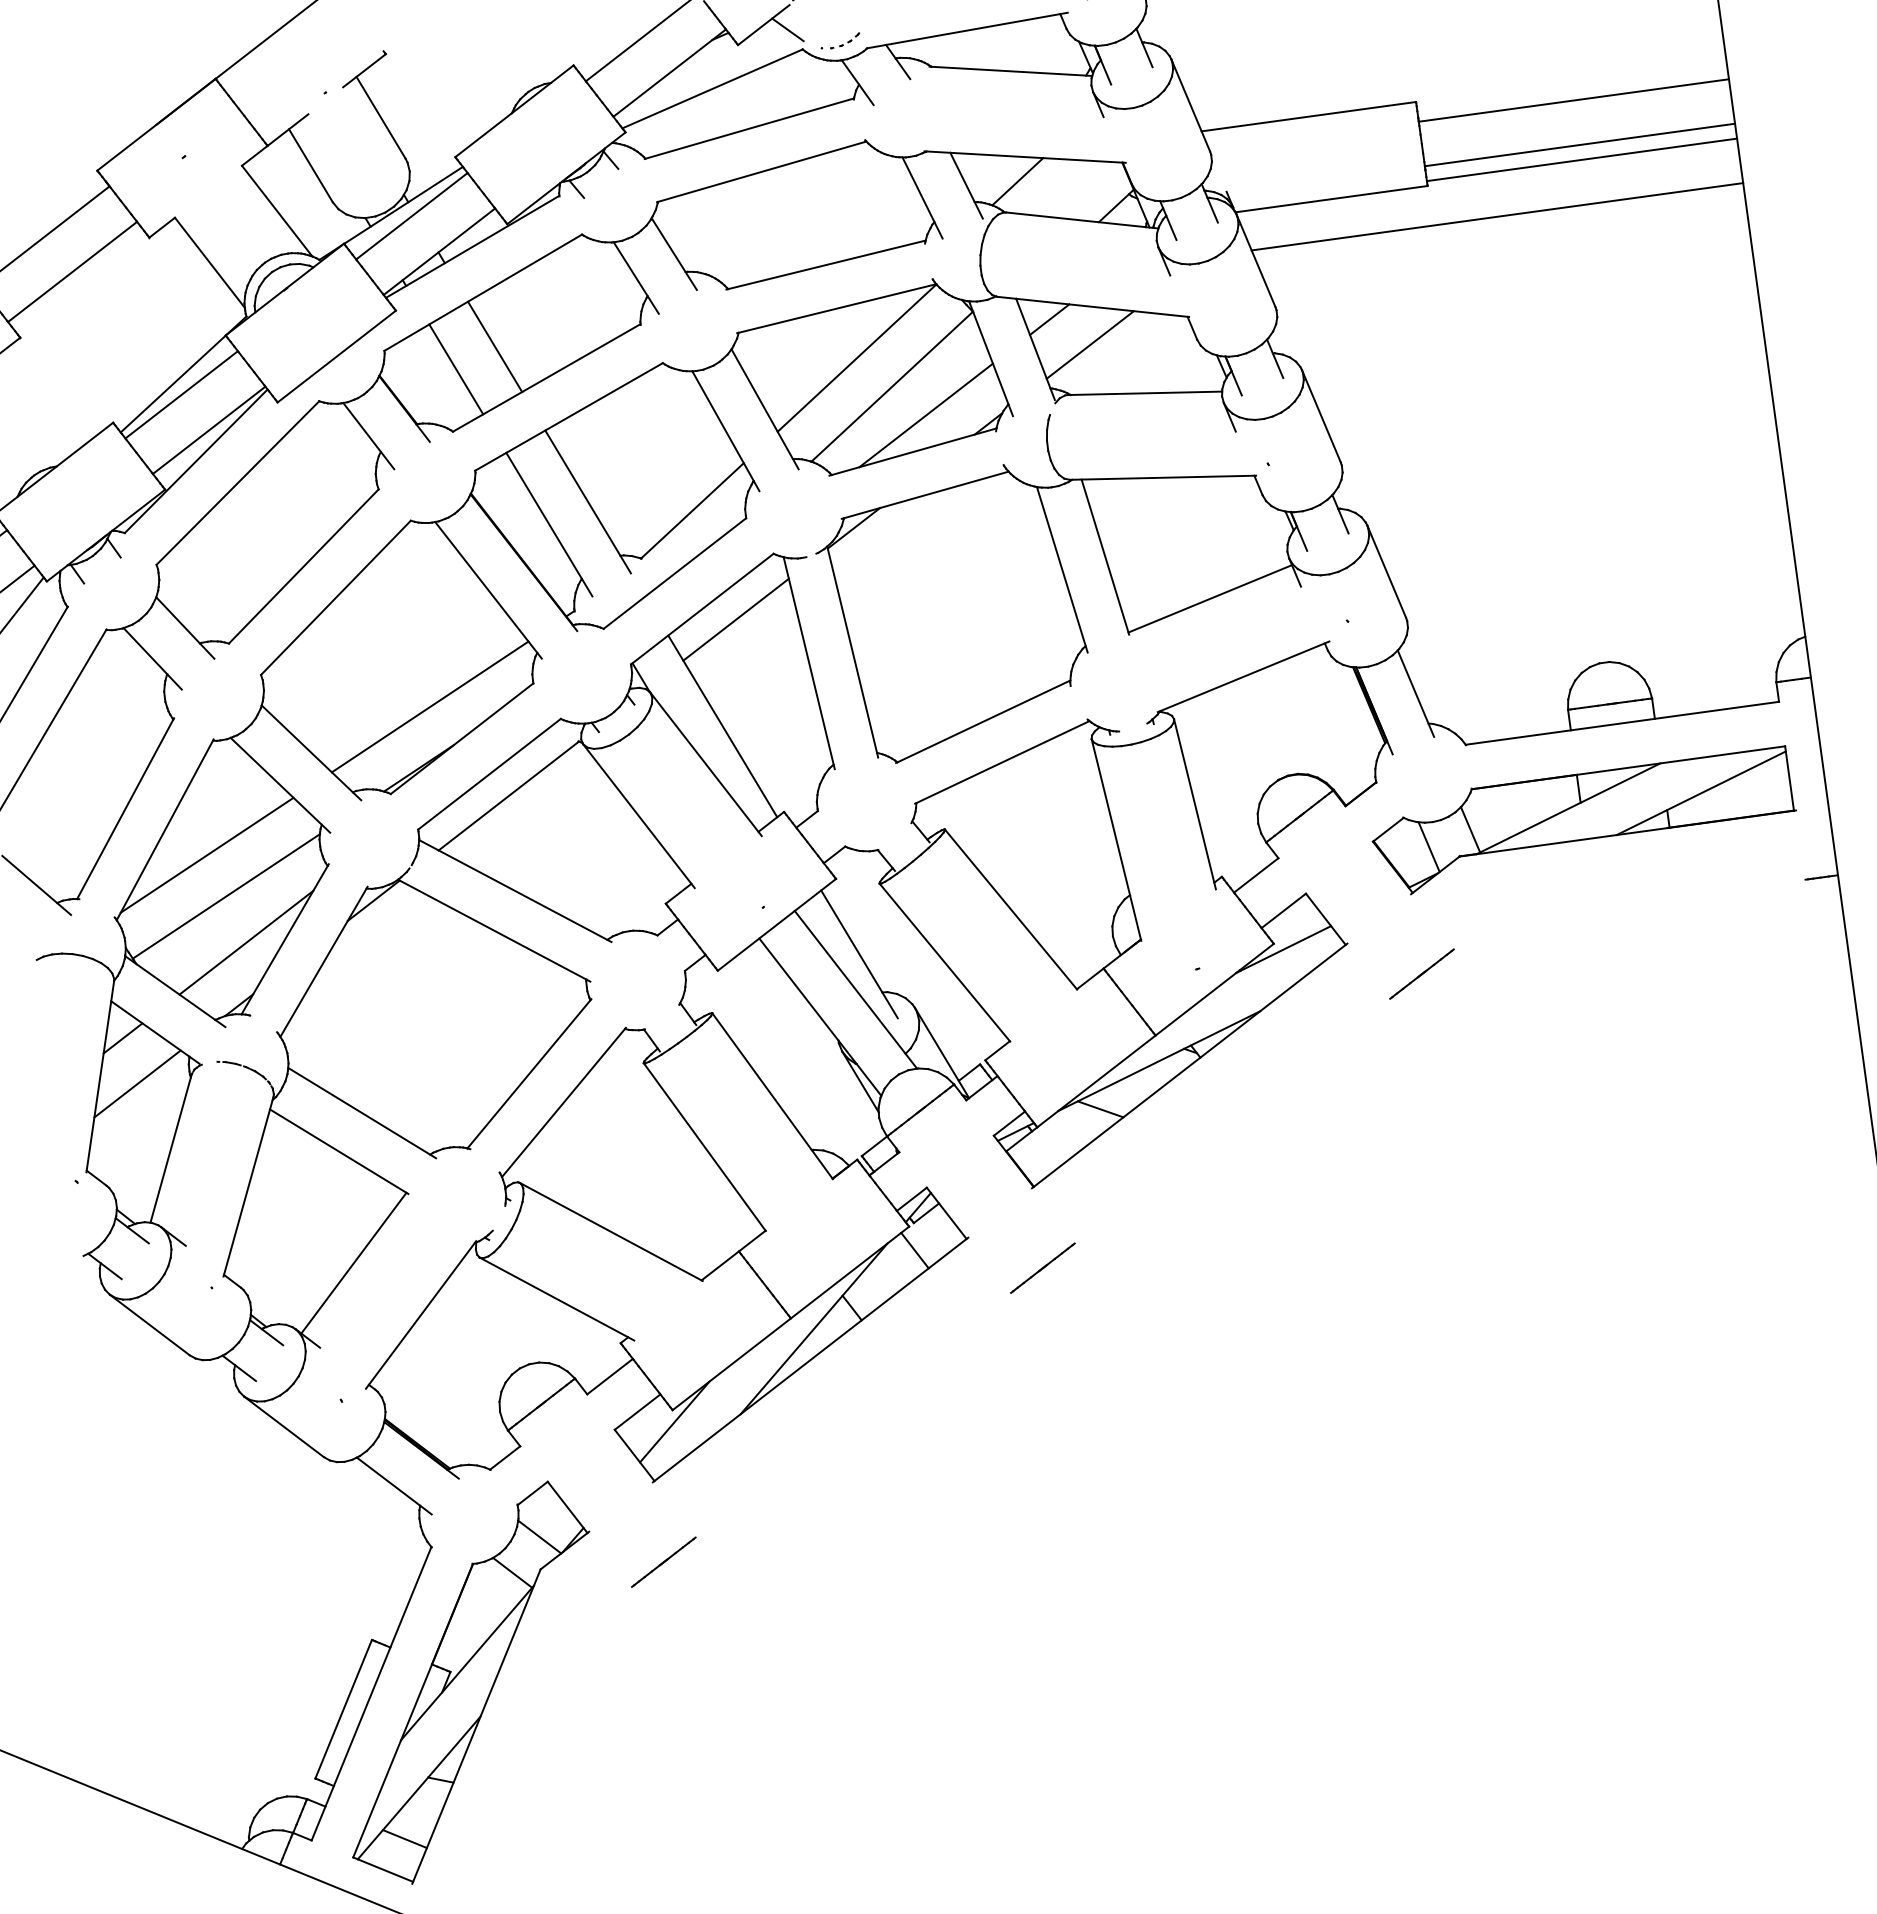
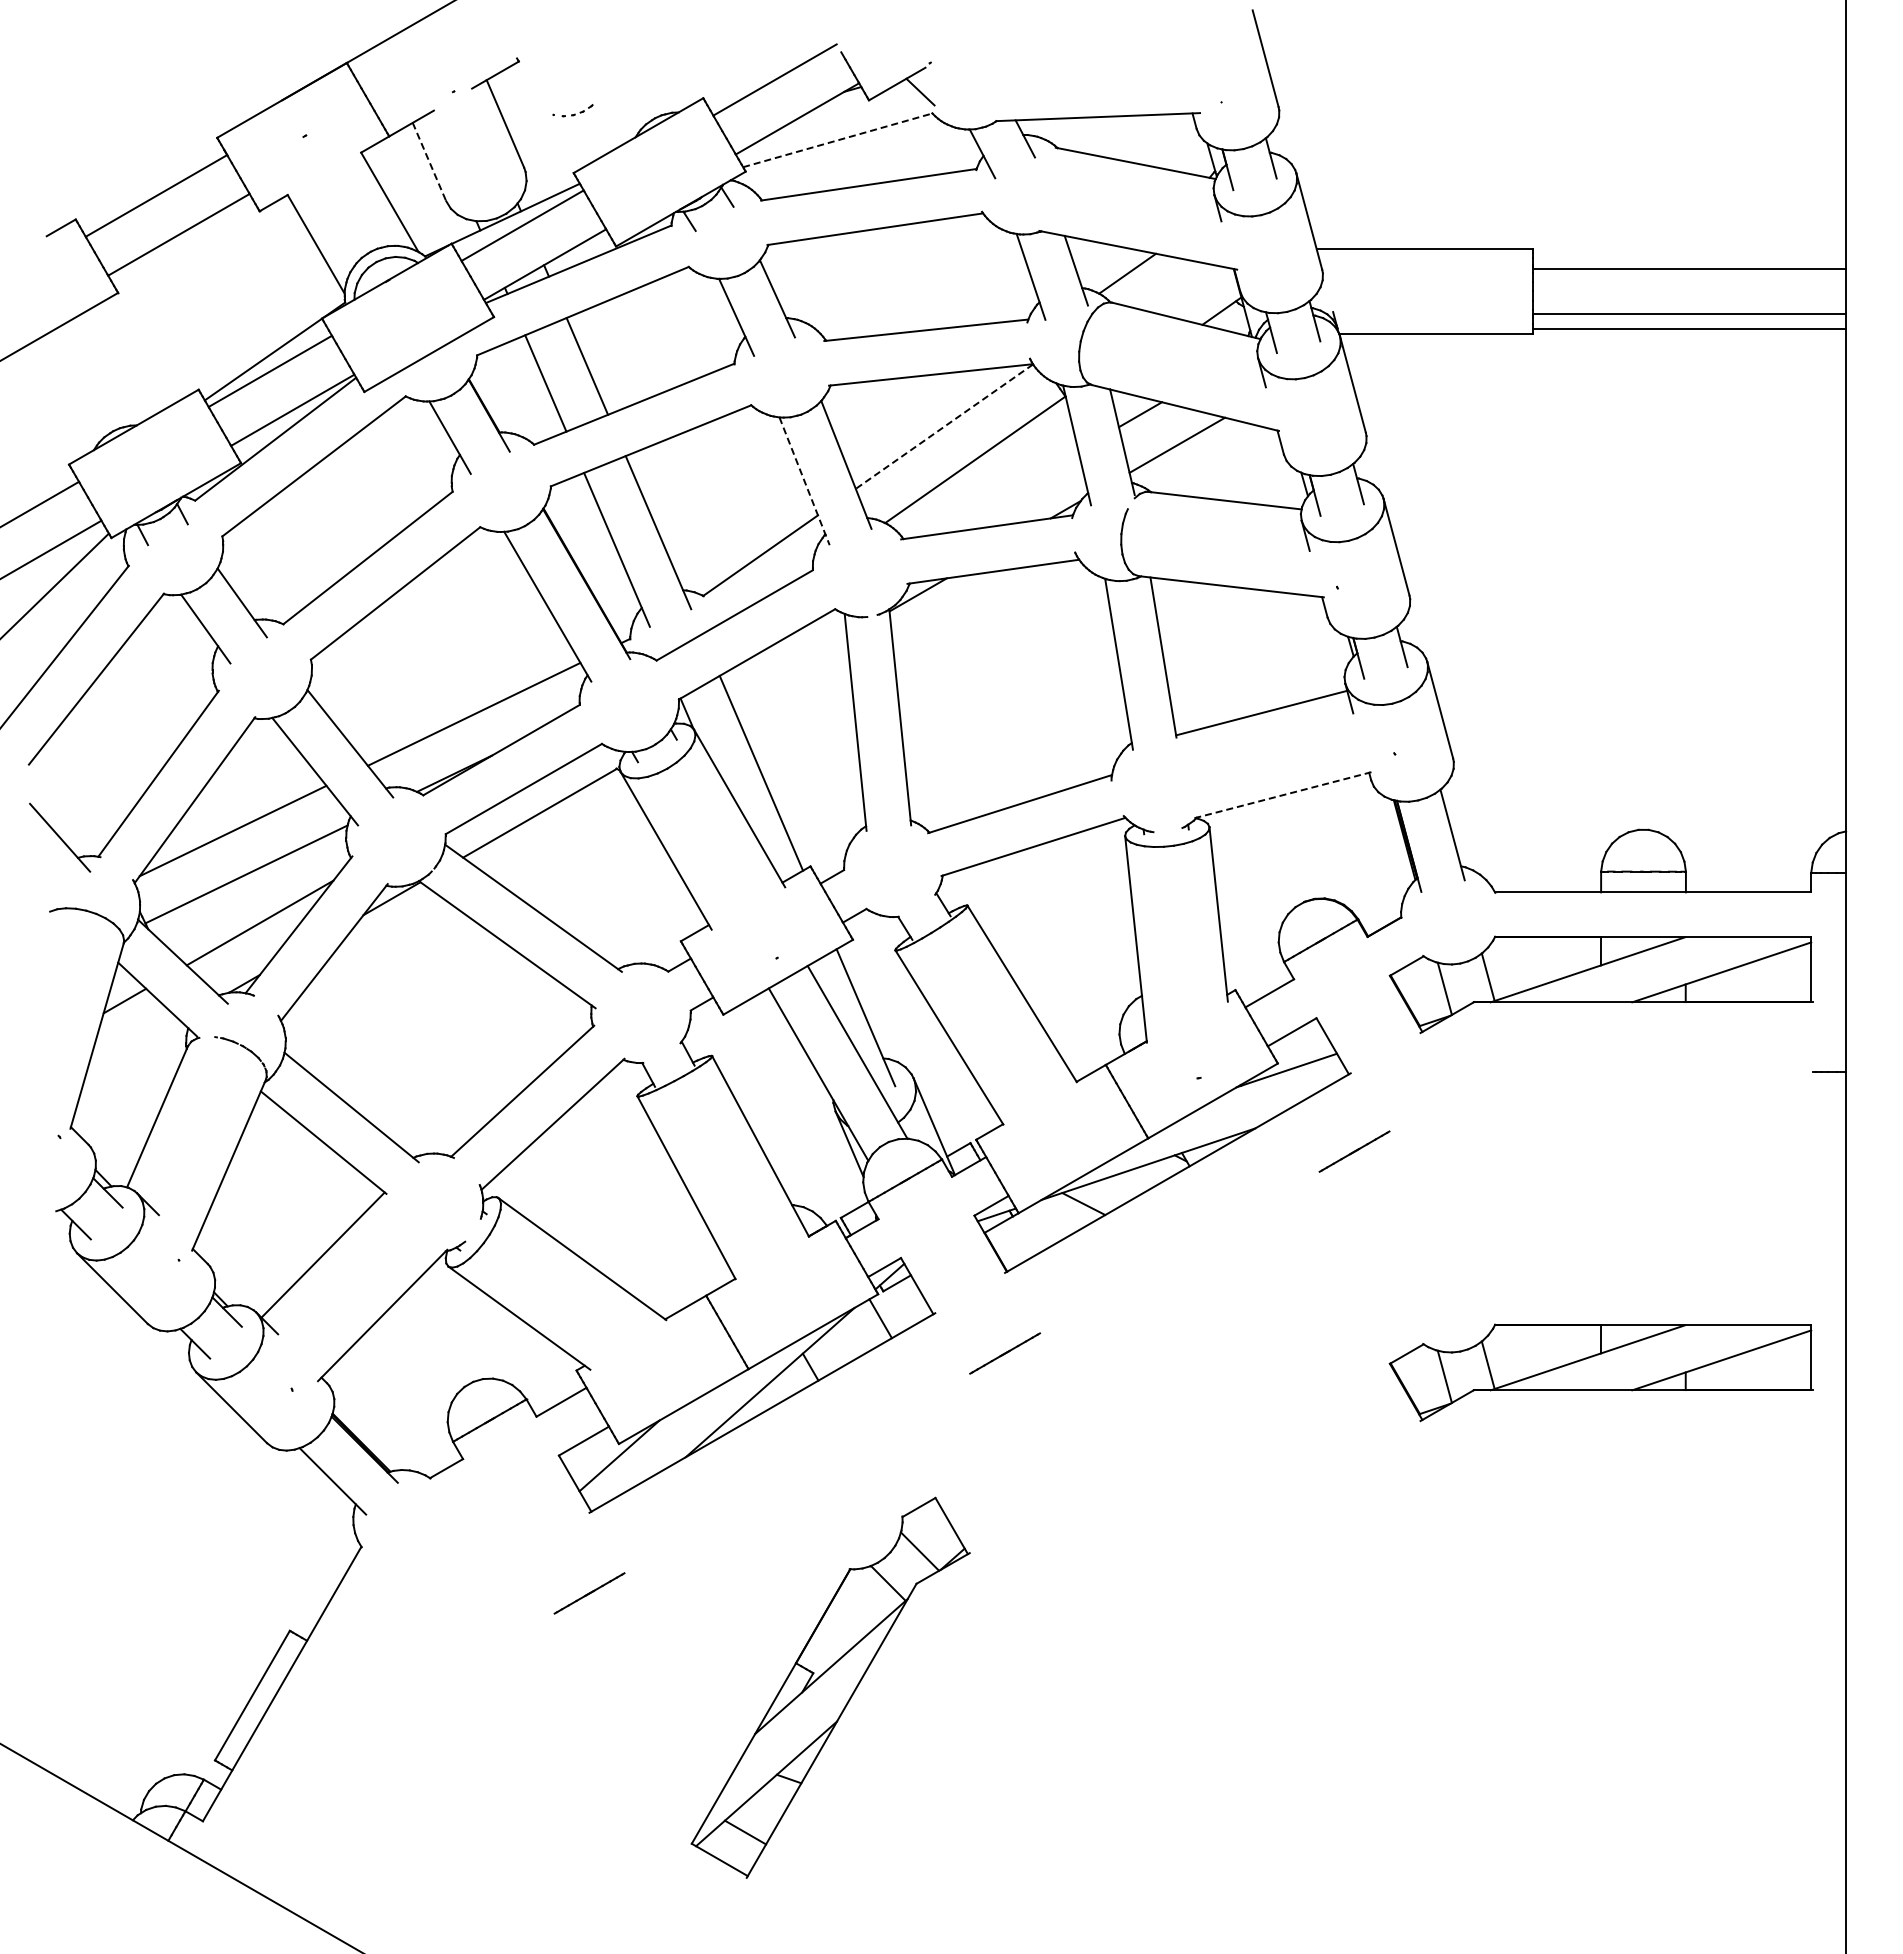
part: (839, 41) -> (572, 110), moved
line: (713, 88) -> (838, 140), solid -> dashed
line: (310, 165) -> (429, 161), solid -> dashed
line: (1497, 216) -> (1598, 373), removed
line: (857, 357) -> (944, 426), solid -> dashed
line: (926, 415) -> (1005, 492), removed
line: (725, 431) -> (804, 481), solid -> dashed
line: (735, 619) -> (788, 669), removed
line: (1243, 676) -> (1284, 794), solid -> dashed
line: (1421, 973) -> (1354, 1151), moved
line: (136, 1083) -> (132, 1047), removed
part: (1635, 1206) -> (1600, 1372), added
part: (469, 1683) -> (830, 1687), moved

